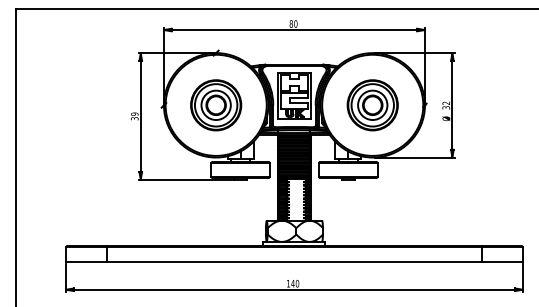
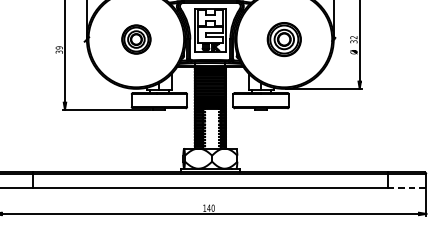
part: (216, 105) -> (136, 39), size x0.6
part: (372, 105) -> (284, 39), size x0.7
line: (502, 262) -> (407, 188), solid -> dashed

